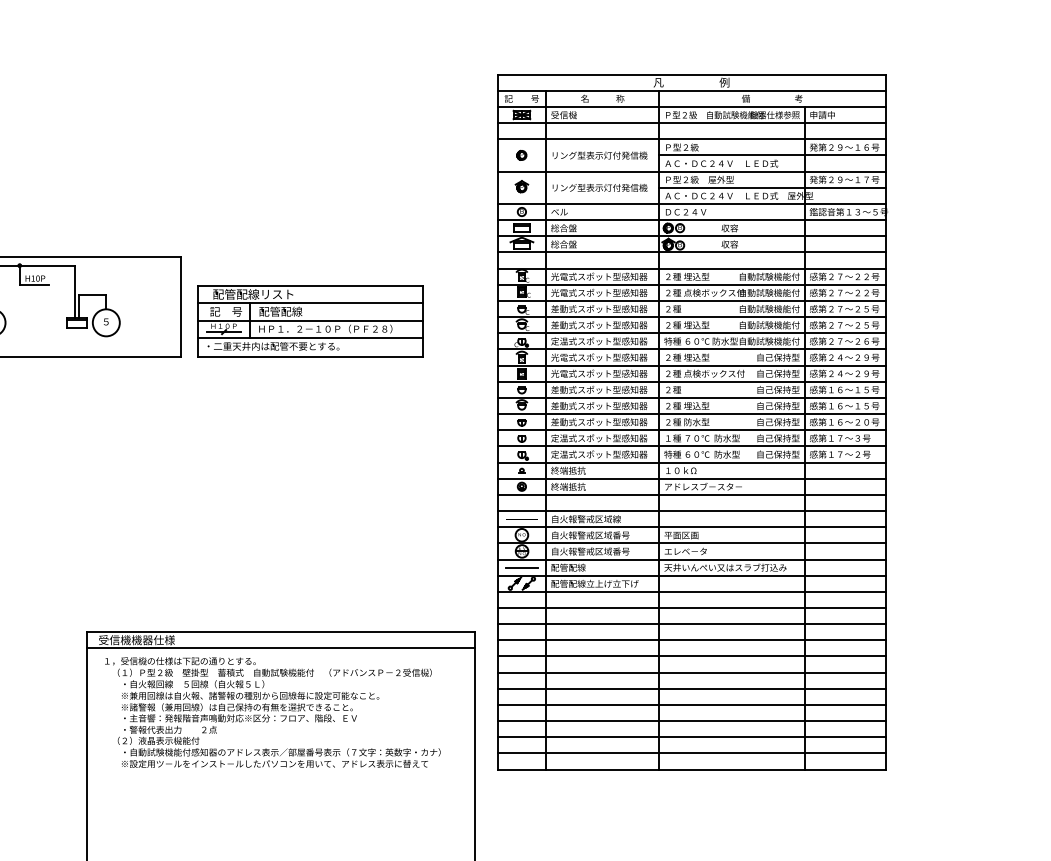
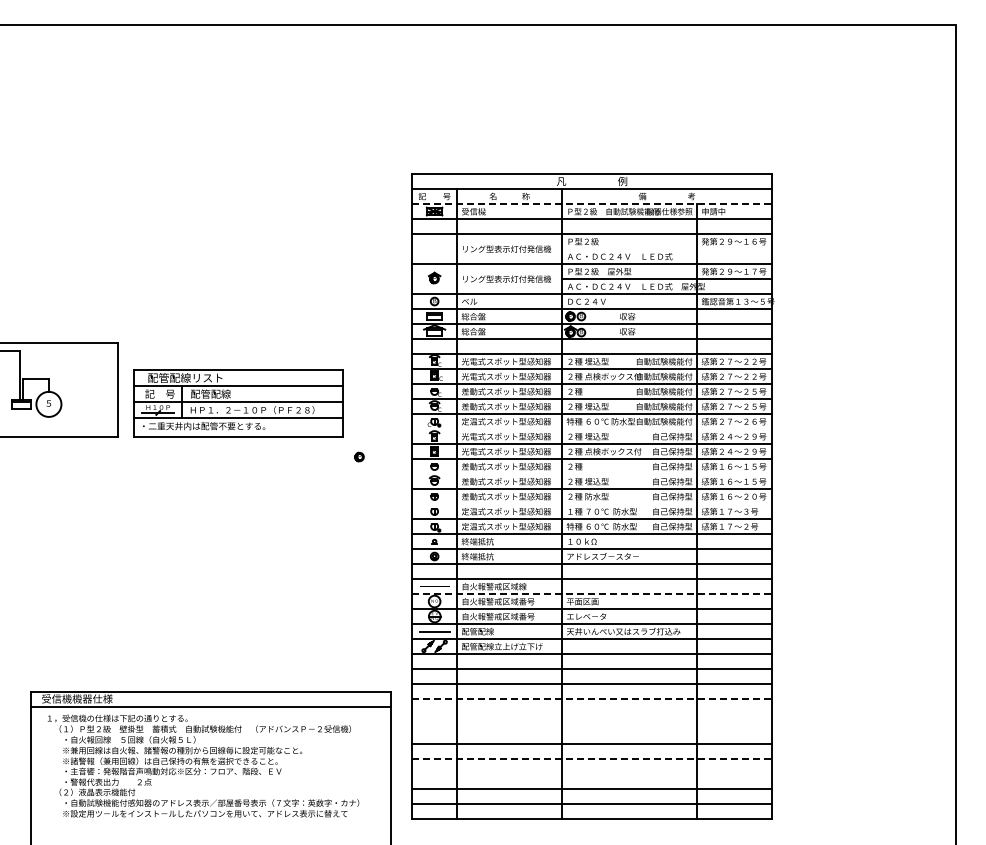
line: (692, 107) -> (592, 204), solid -> dashed
part: (521, 154) -> (359, 456), moved
line: (772, 155) -> (667, 249), removed
line: (692, 349) -> (592, 429), removed
line: (692, 398) -> (592, 474), removed
line: (692, 430) -> (592, 504), removed
line: (692, 527) -> (592, 594), solid -> dashed
line: (692, 640) -> (592, 699), solid -> dashed
line: (692, 656) -> (592, 714), removed
line: (692, 673) -> (592, 729), removed
line: (692, 705) -> (592, 759), solid -> dashed
line: (692, 721) -> (592, 774), removed

